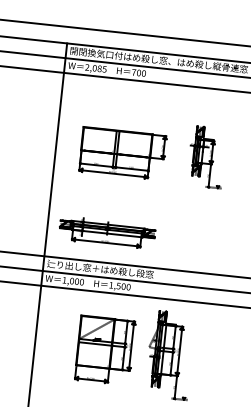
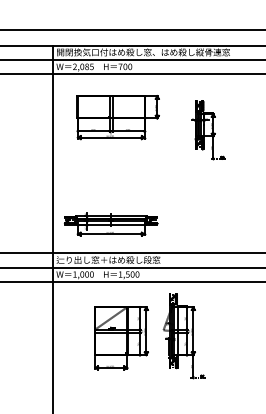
part: (122, 153) -> (117, 117), moved
part: (206, 157) -> (208, 130), moved

